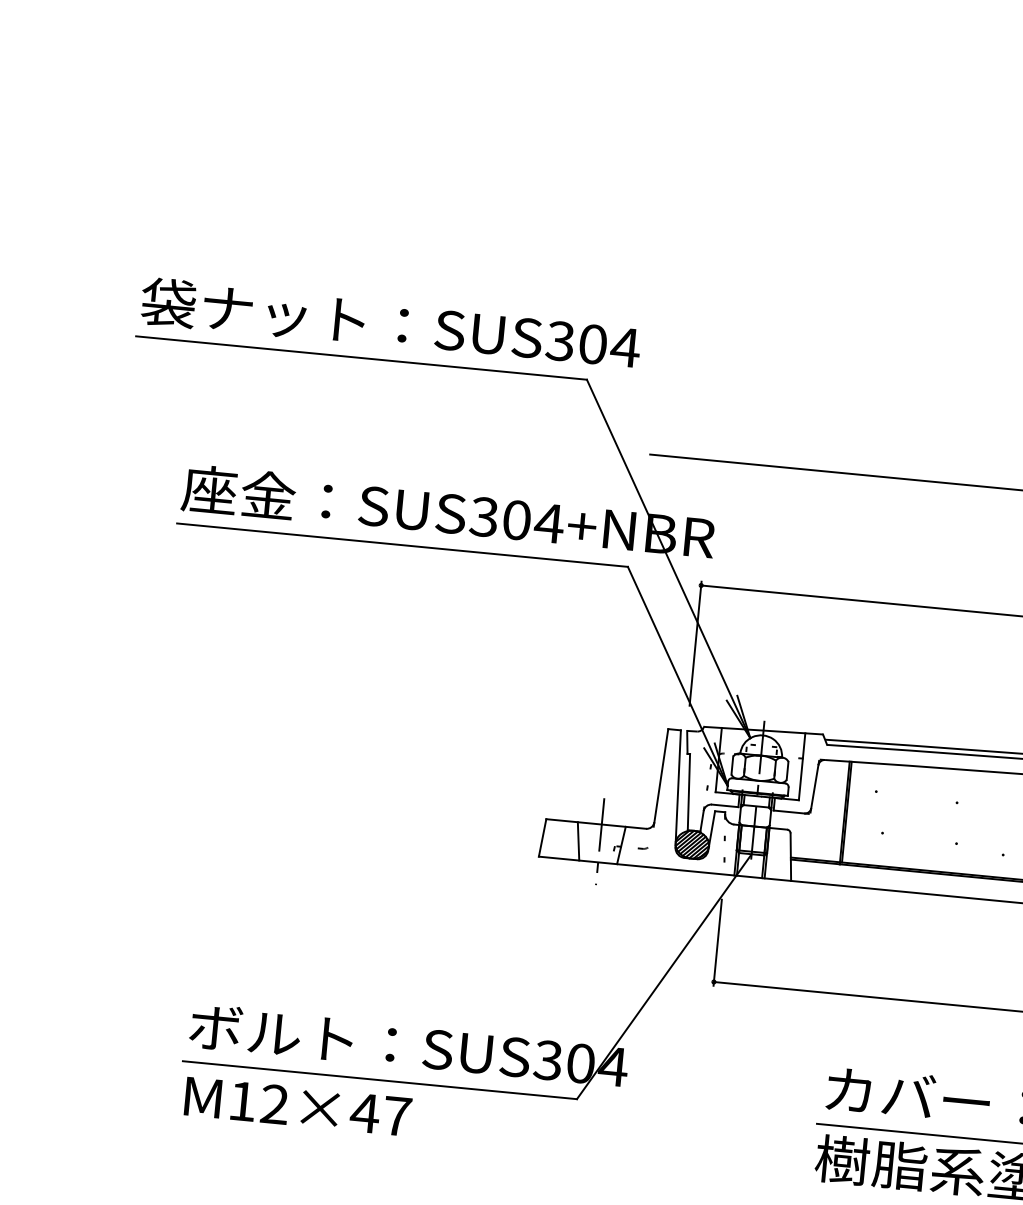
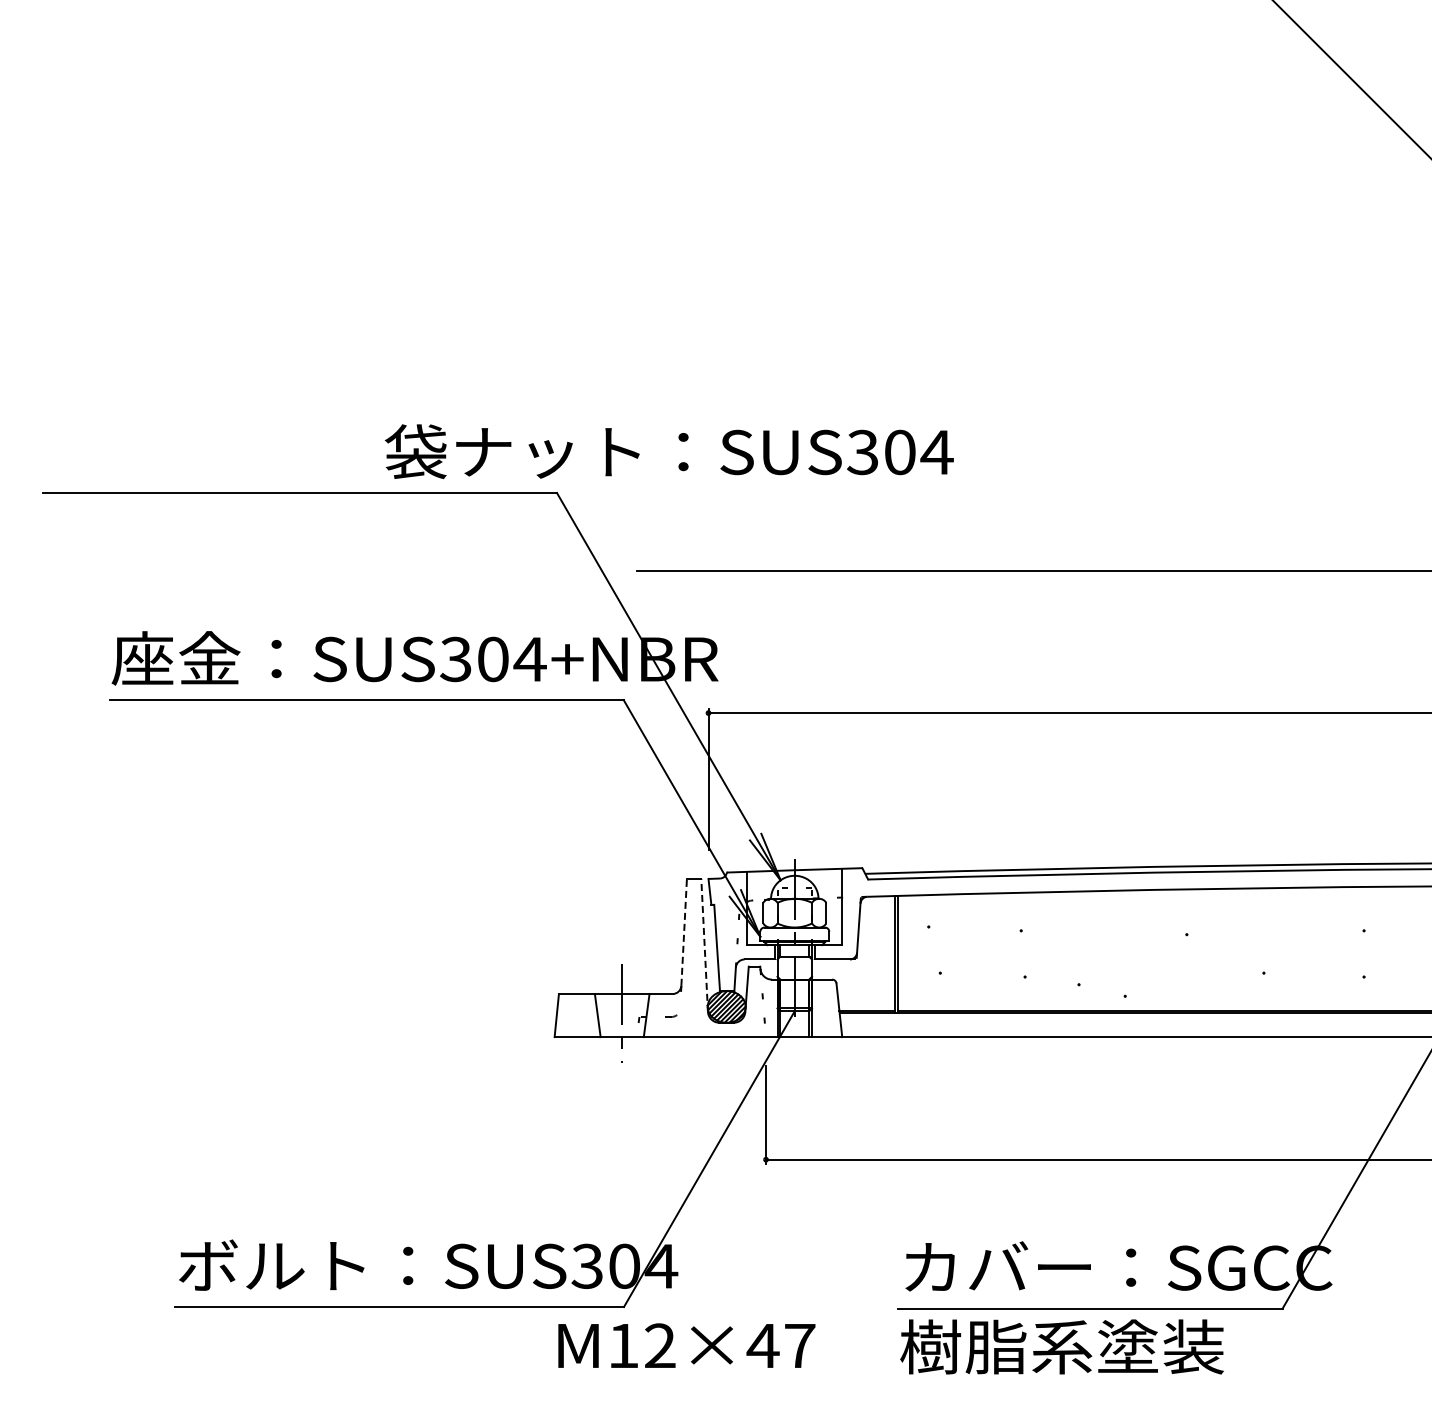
text: (390, 323) -> (668, 451), moved
line: (661, 774) -> (684, 931), solid -> dashed
line: (678, 788) -> (704, 945), solid -> dashed
text: (297, 1106) -> (686, 1345), moved

